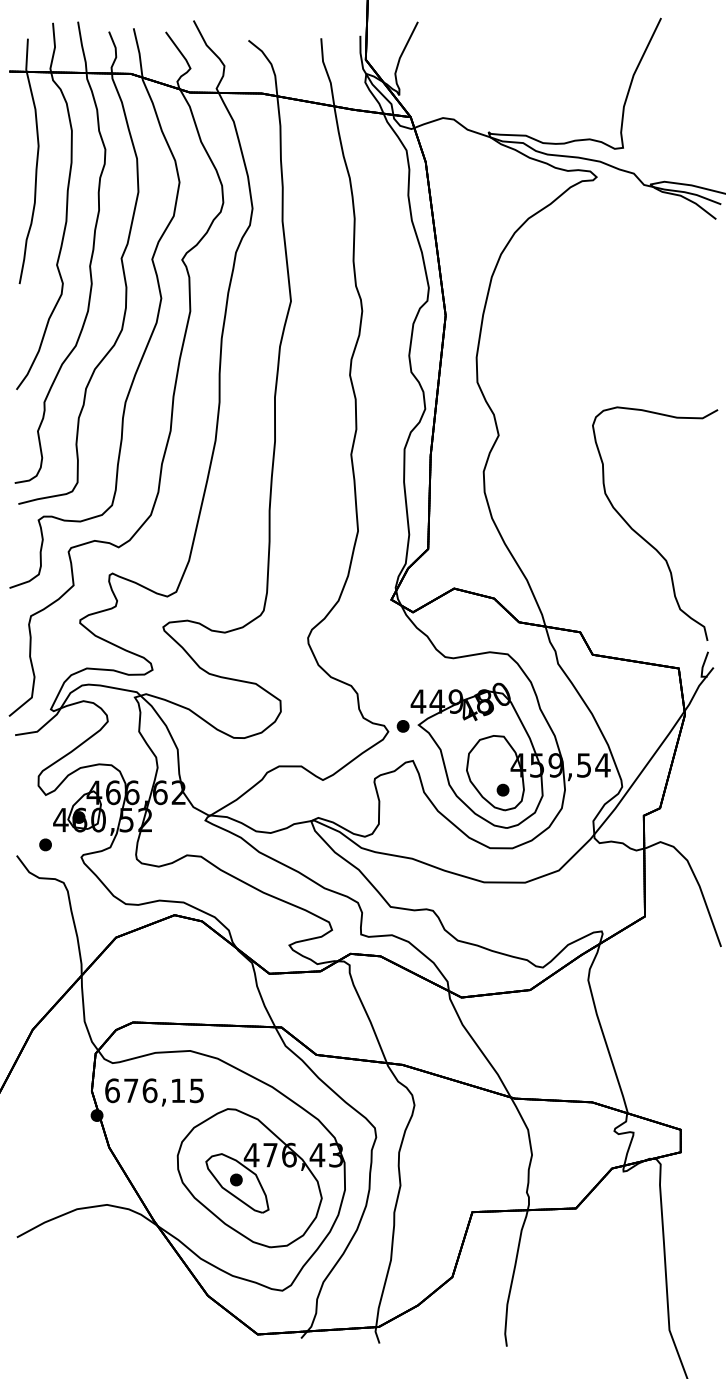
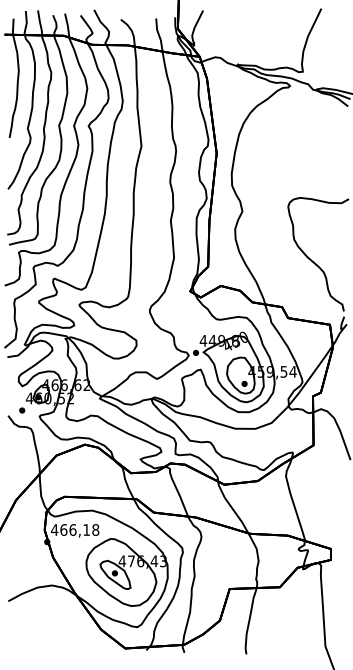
text: (153, 1089) -> (74, 529), 676,15 -> 466,18

